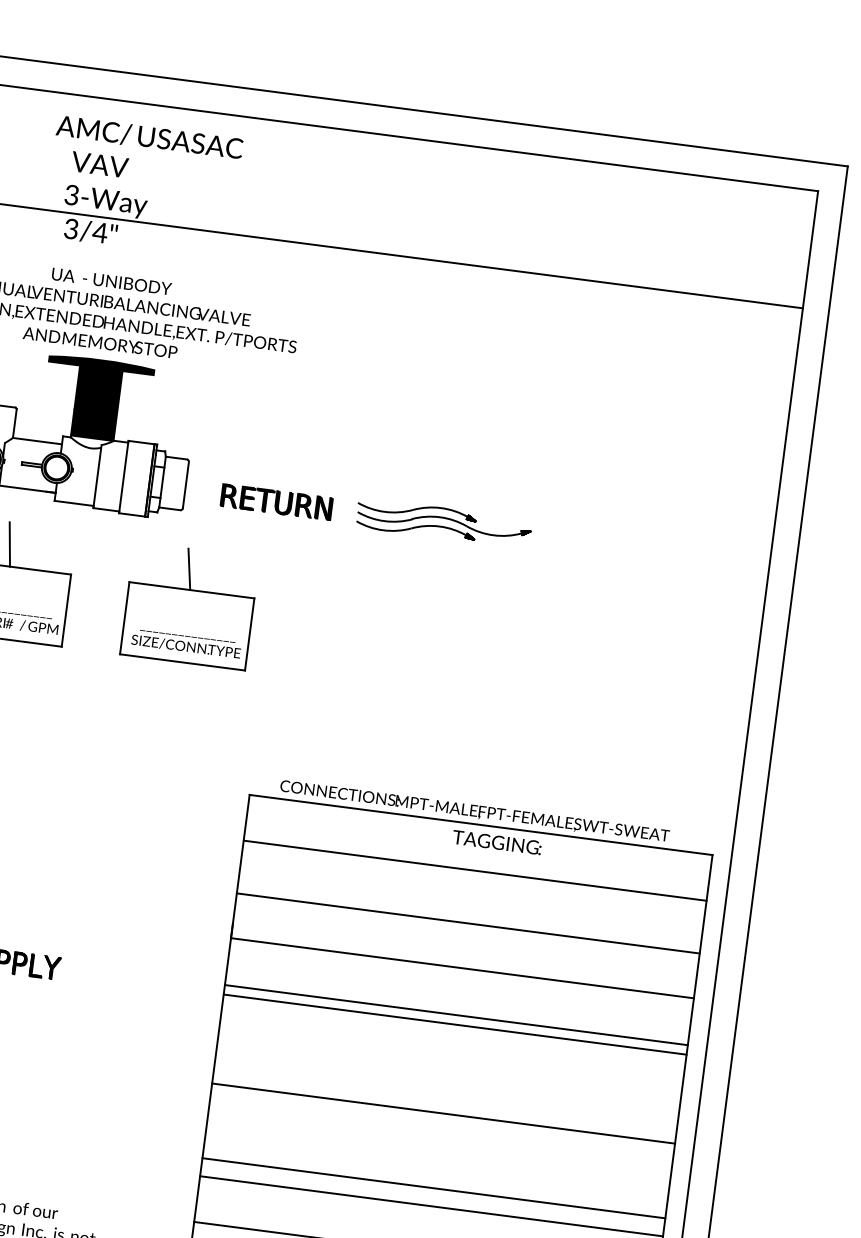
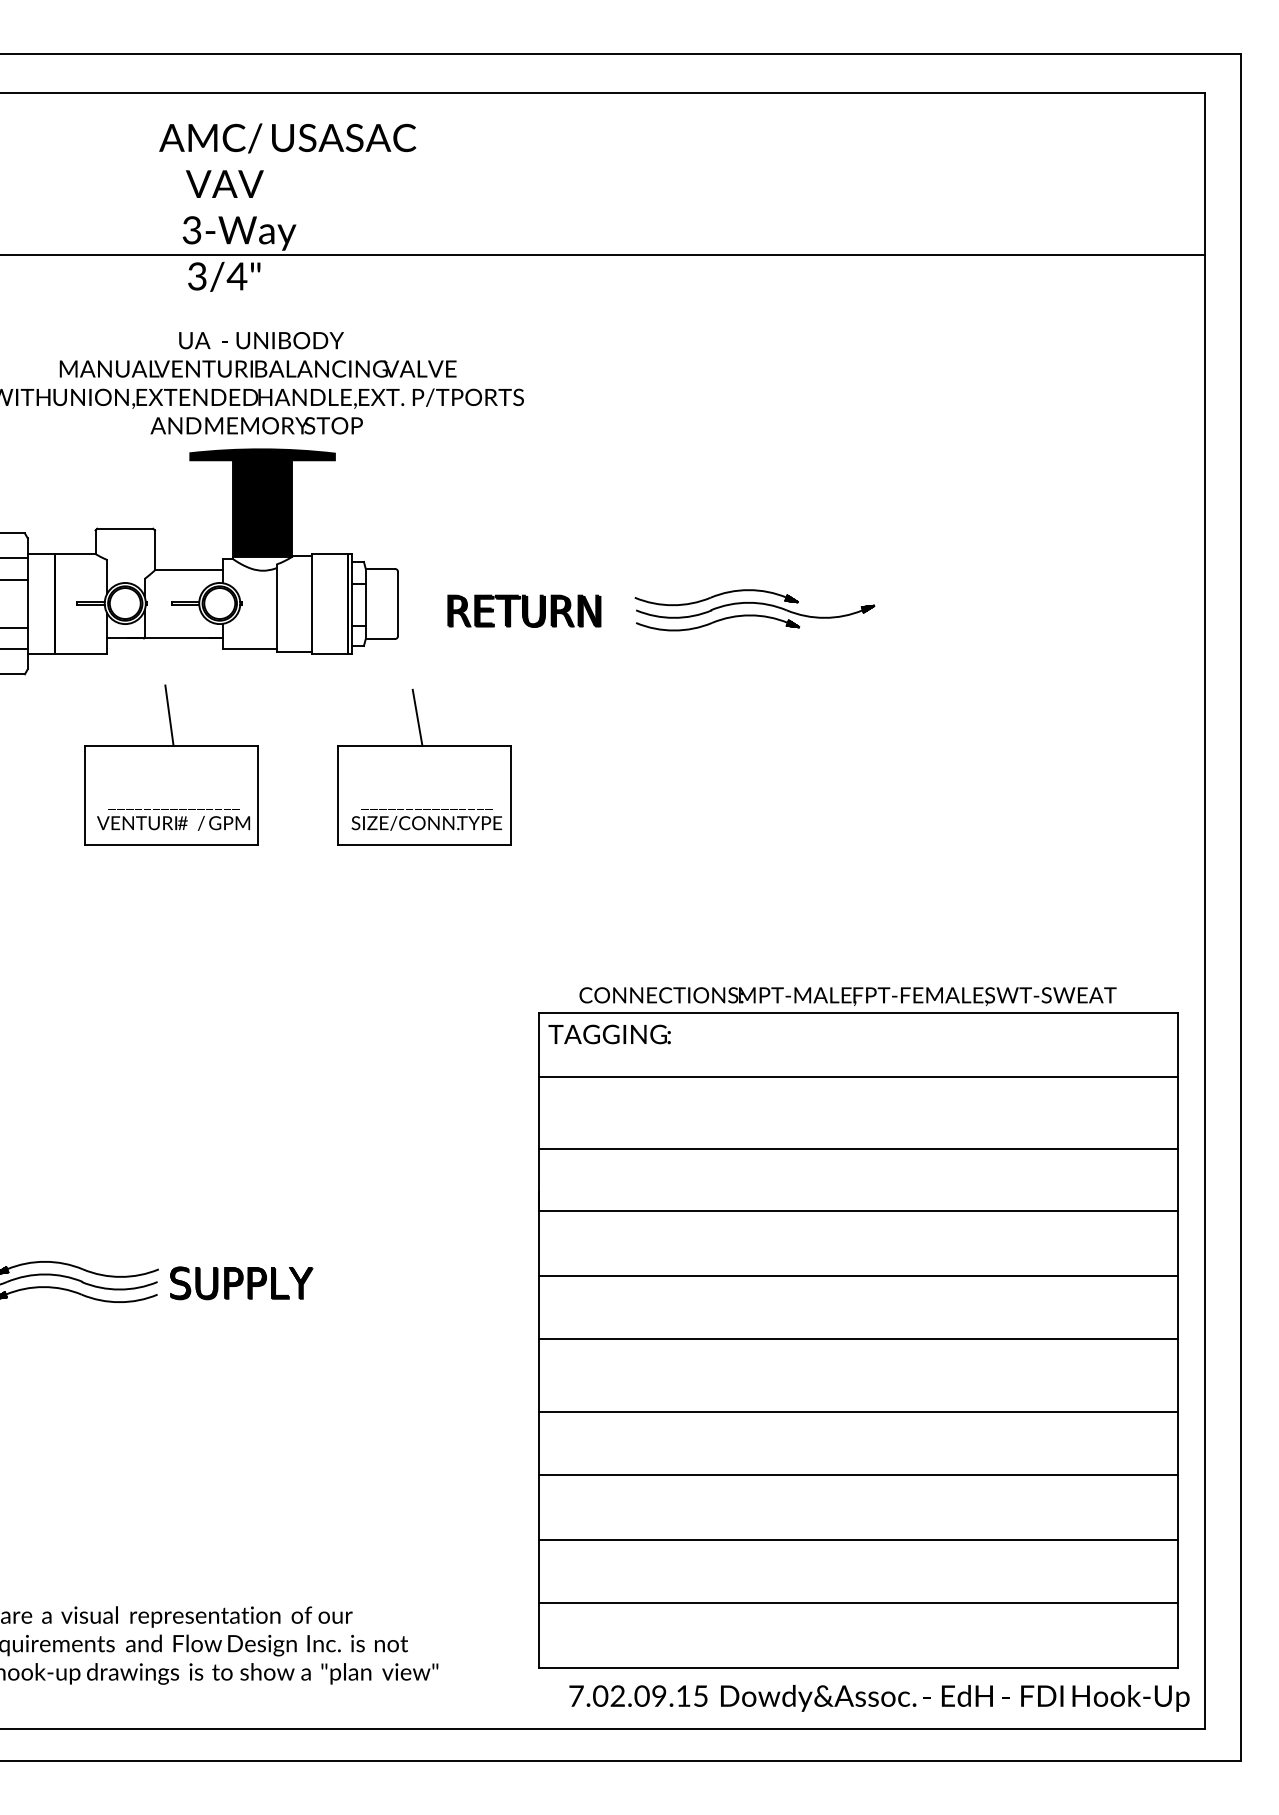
text: (496, 842) -> (609, 1034), moved
line: (454, 1024) -> (858, 1339), moved
line: (433, 1188) -> (858, 1475), moved

